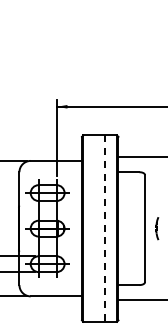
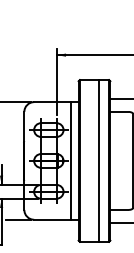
line: (73, 228) -> (71, 160), added
line: (104, 229) -> (98, 161), dashed -> solid

